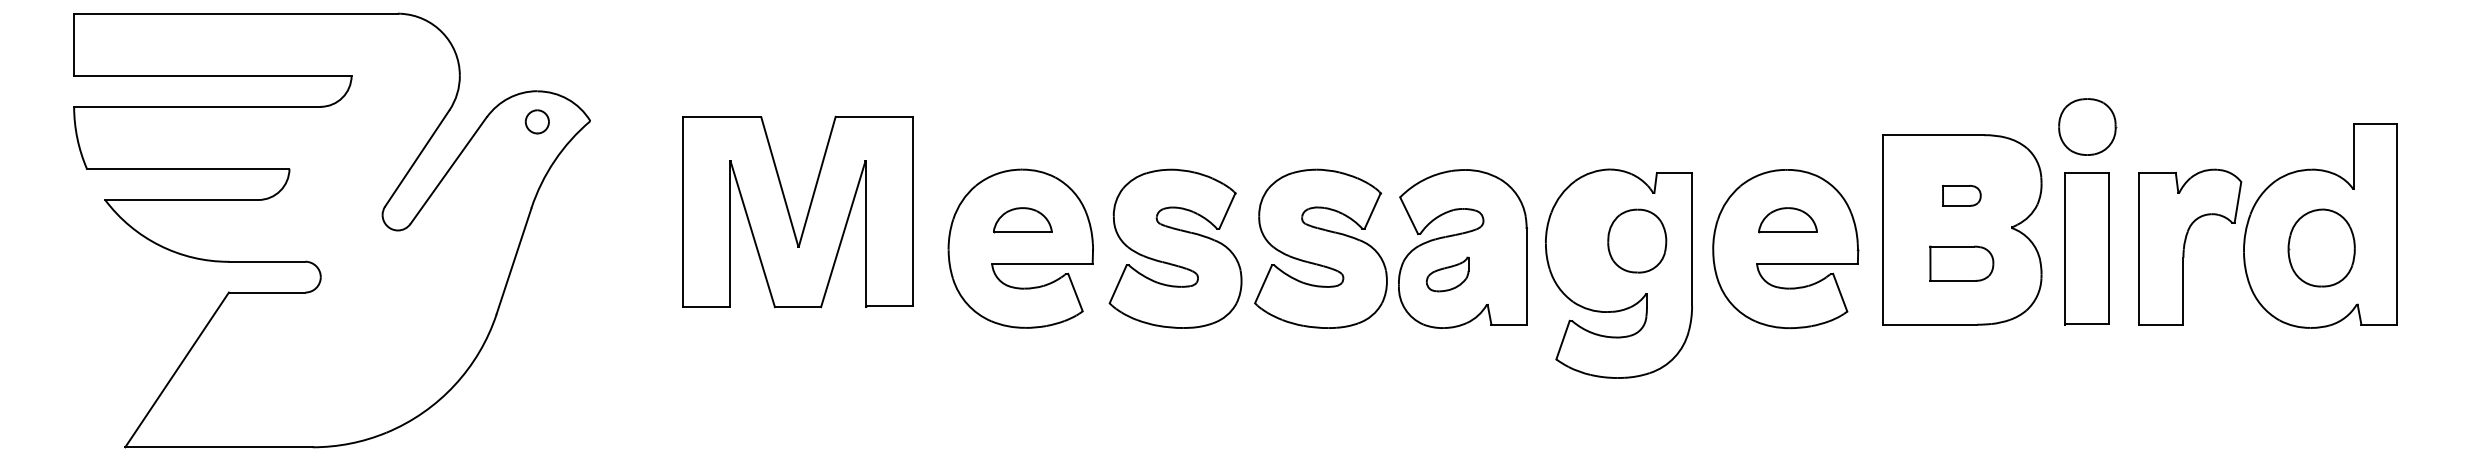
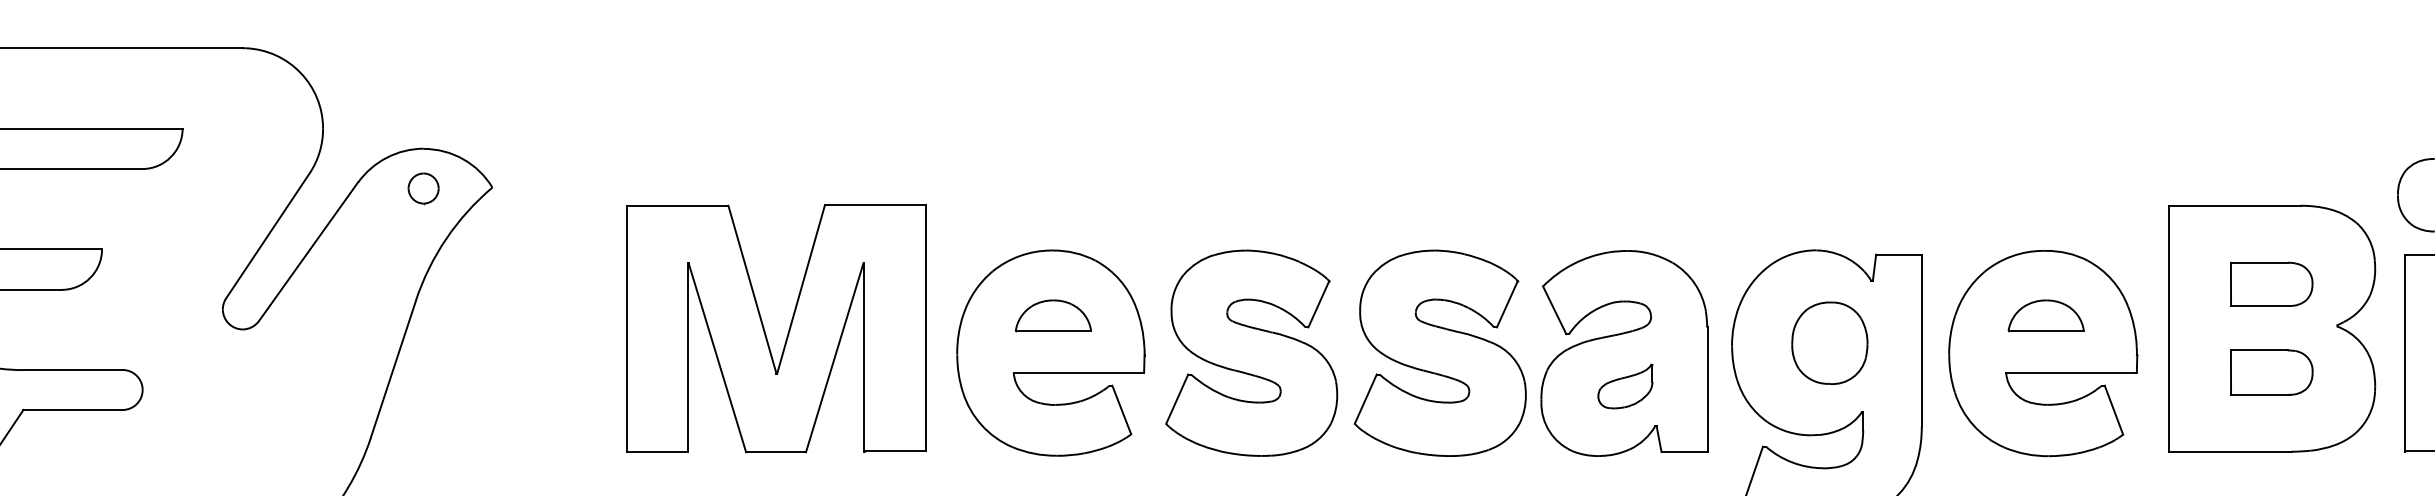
part: (1961, 195) -> (2271, 284), size x1.67
part: (790, 214) -> (766, 332), moved
part: (1637, 240) -> (1830, 342), moved
part: (1447, 274) -> (1625, 386), moved

